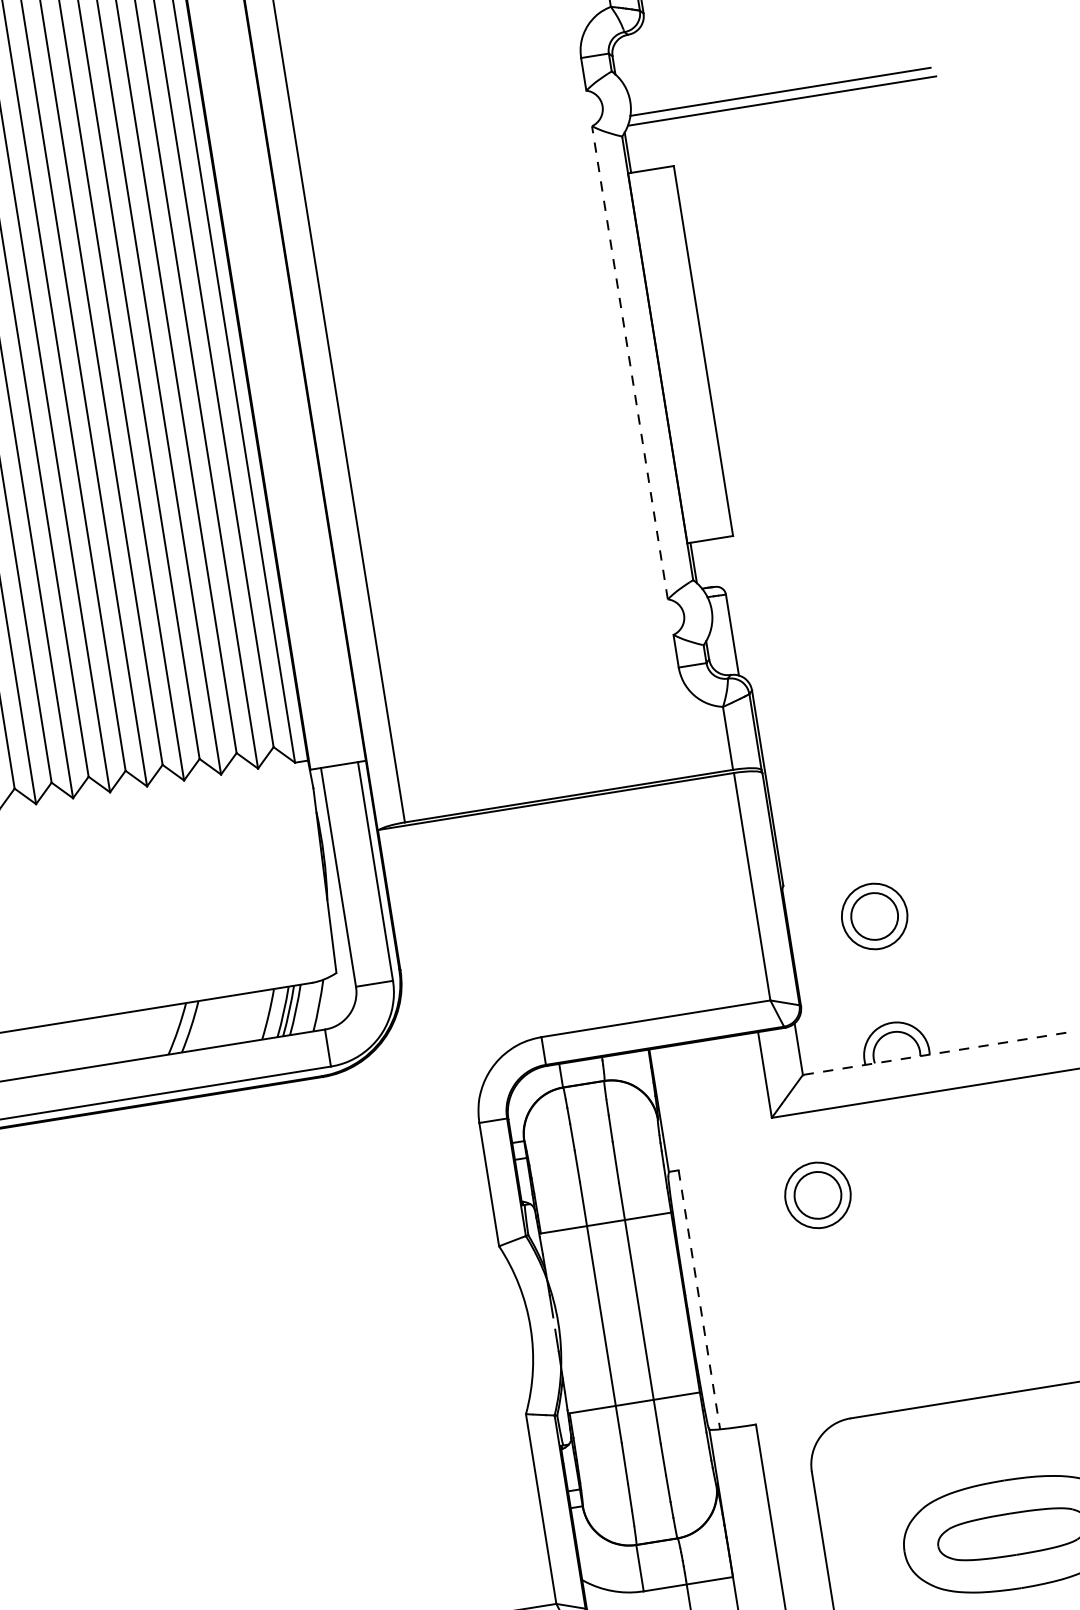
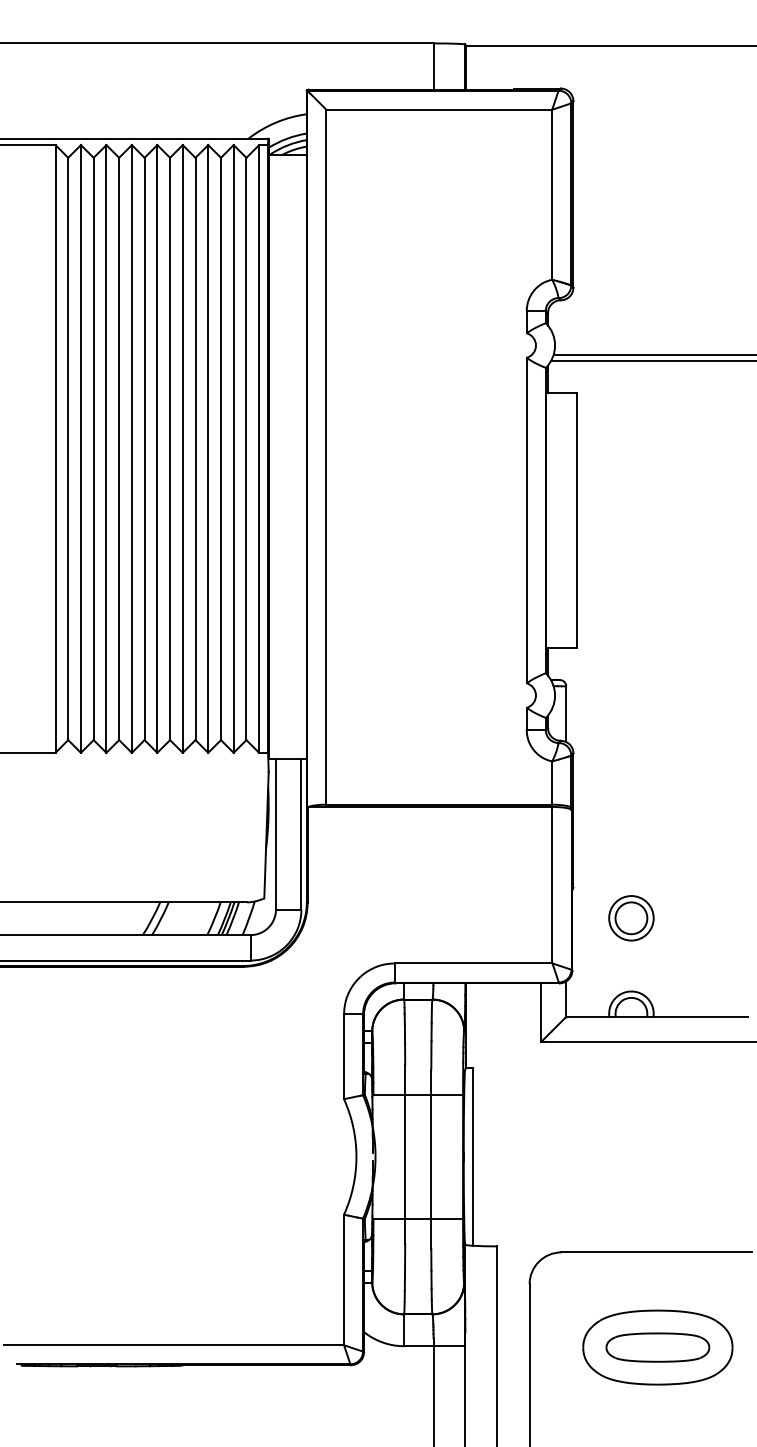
line: (629, 362) -> (526, 520), dashed -> solid
line: (933, 1053) -> (656, 1016), dashed -> solid
part: (818, 1195) -> (563, 1099), removed
line: (699, 1301) -> (472, 1157), dashed -> solid

